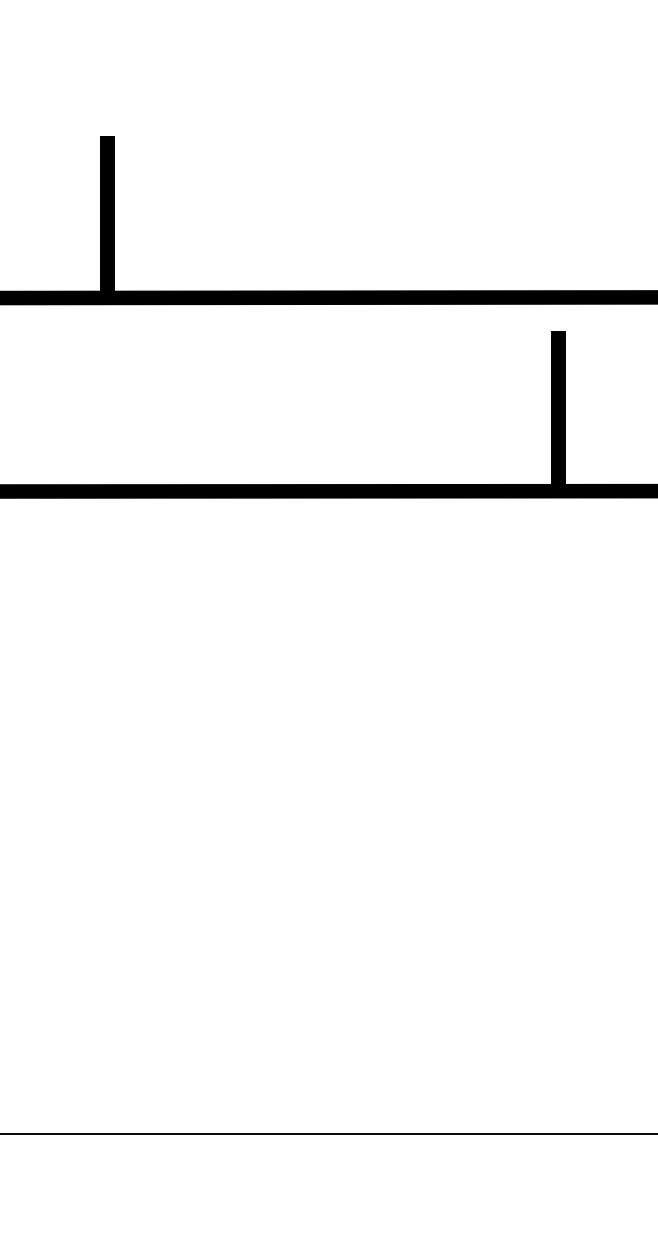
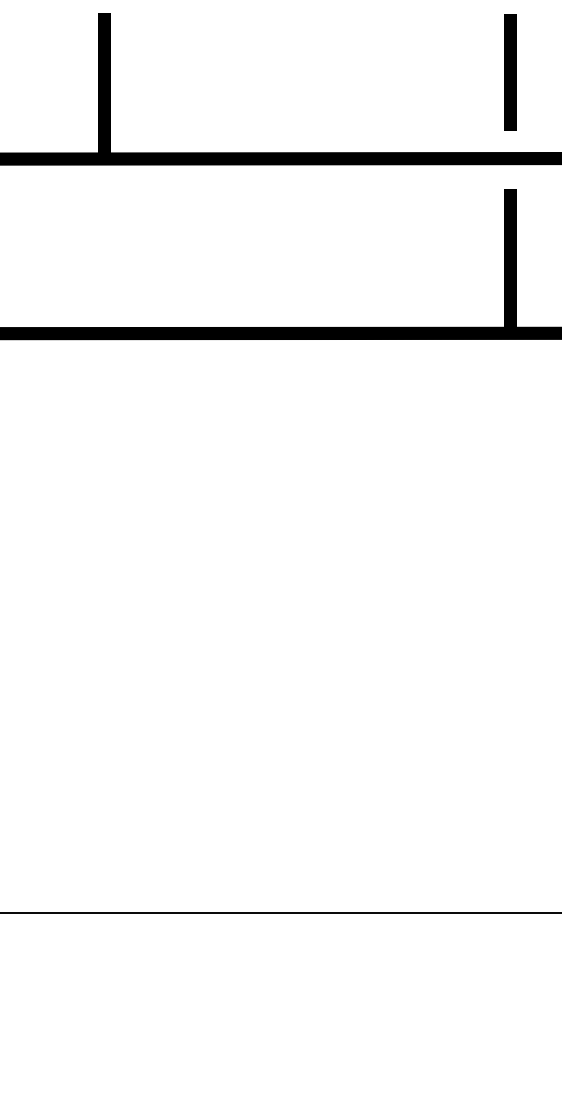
line: (558, 202) -> (511, 72), added

